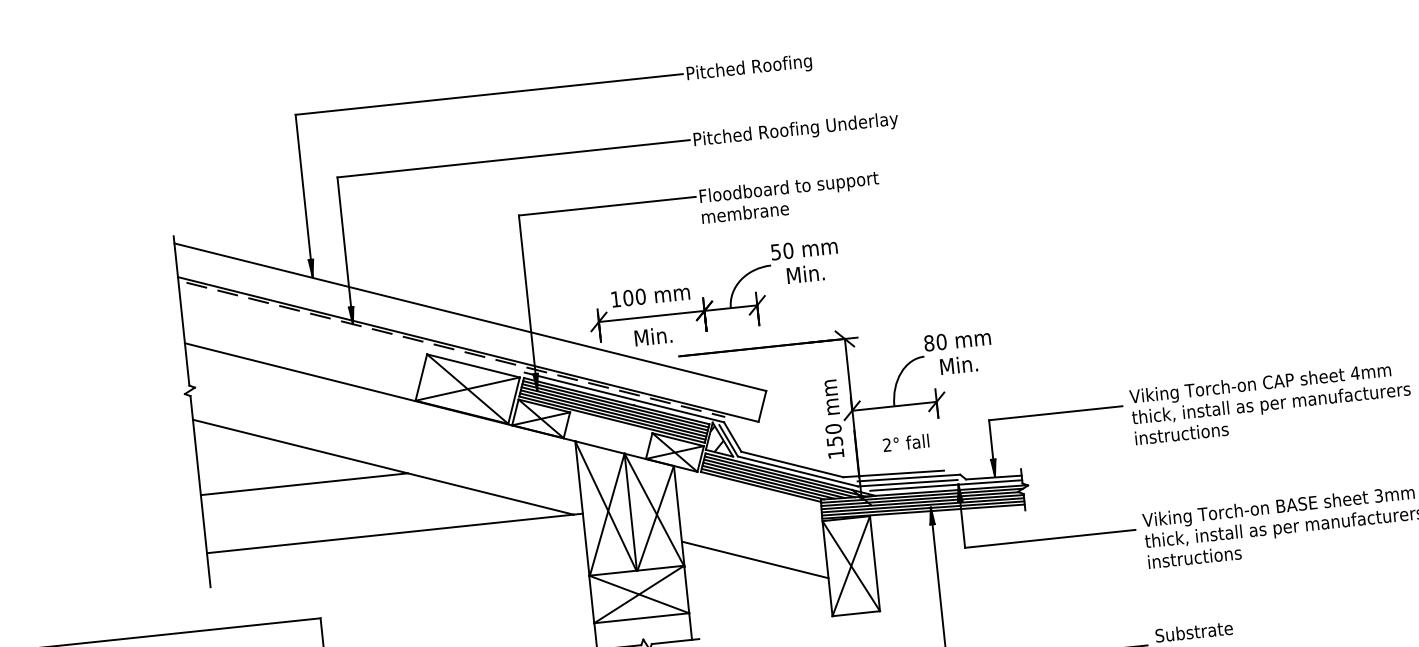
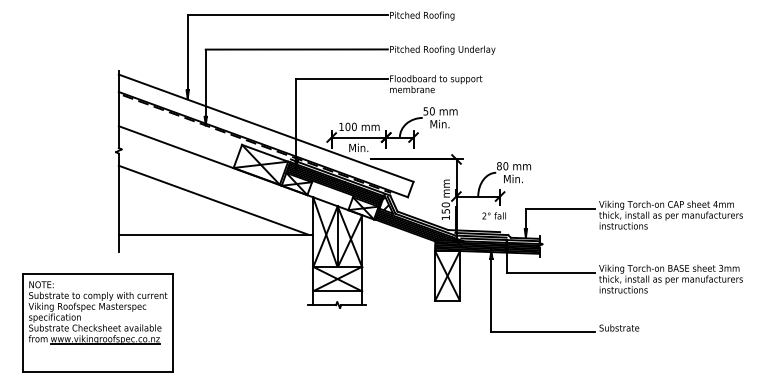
text: (904, 442) -> (493, 215), moved
line: (302, 484) -> (171, 204), removed
line: (754, 559) -> (398, 267), removed

